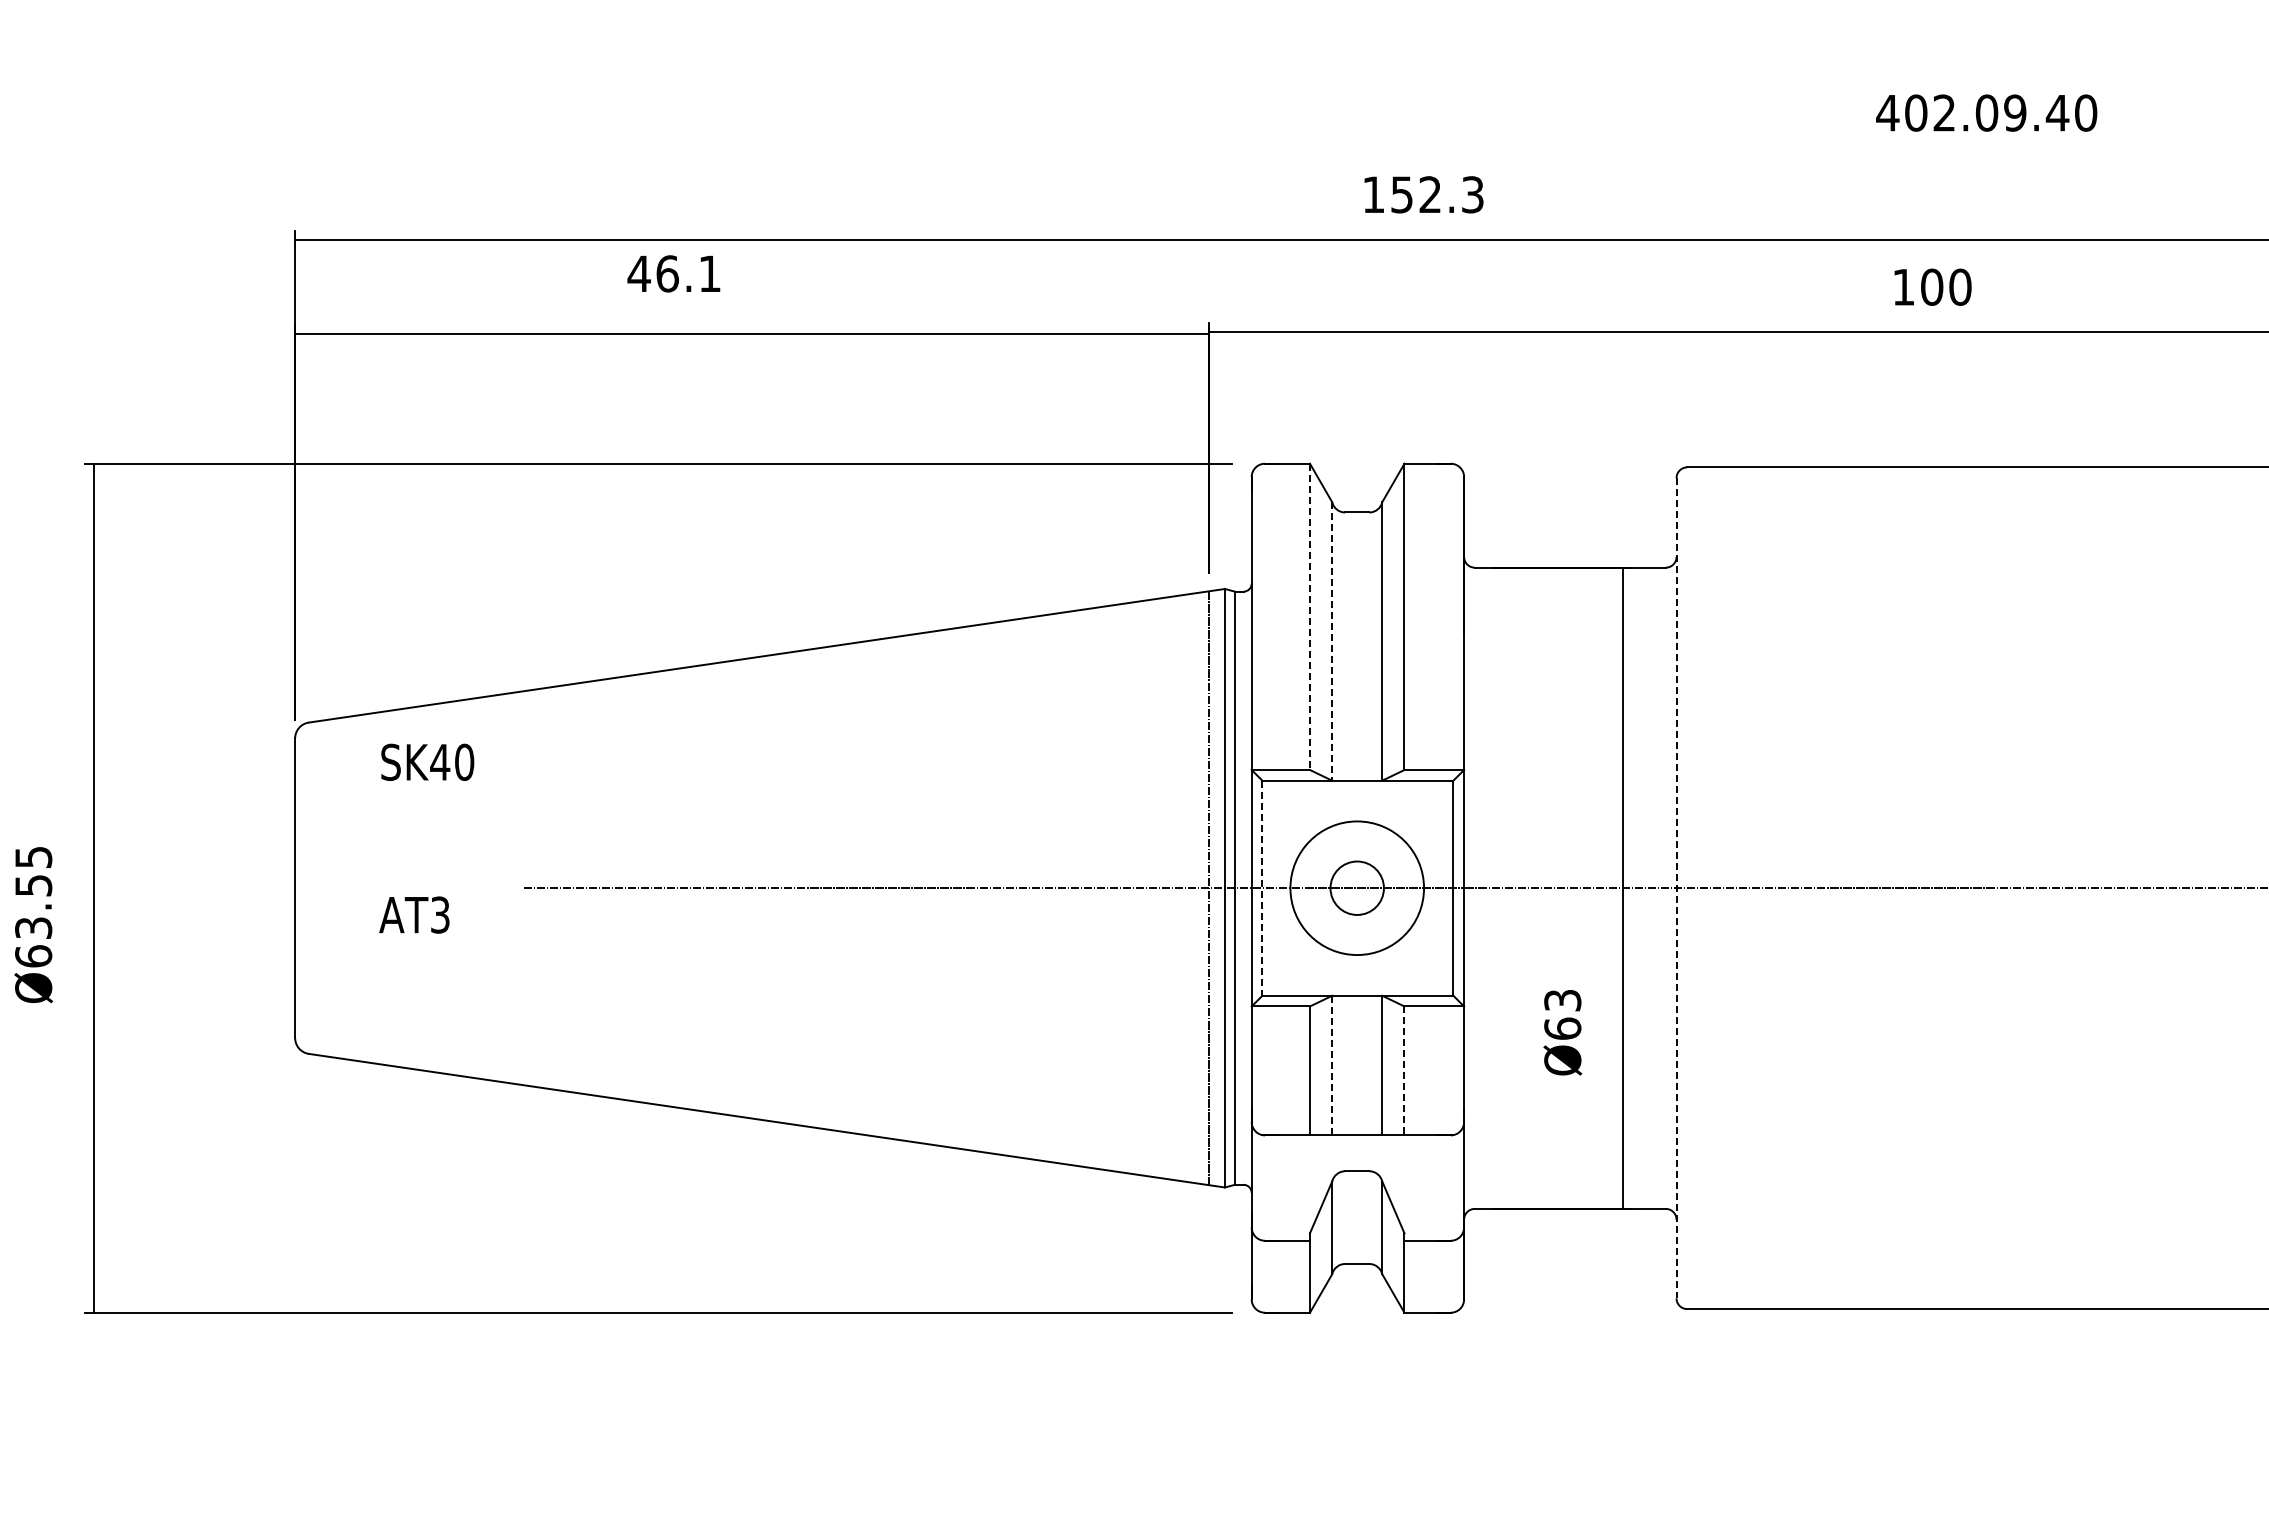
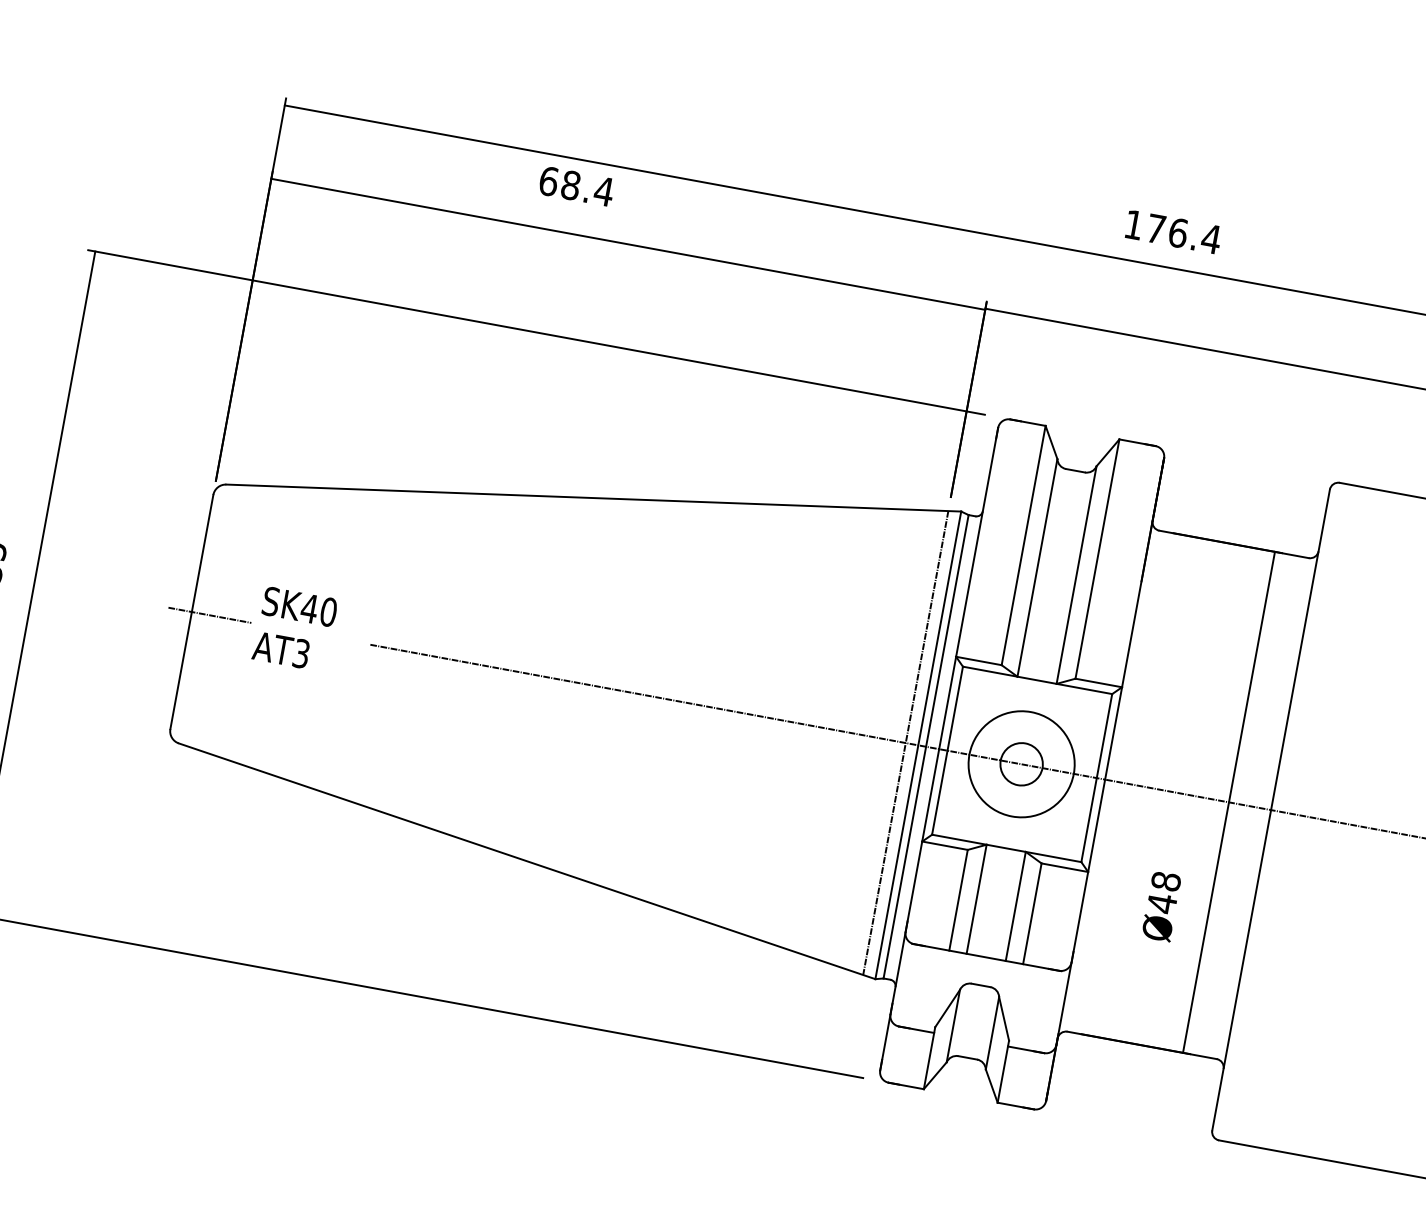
text: (1437, 194) -> (1183, 233), 152.3 -> 176.4
text: (674, 273) -> (576, 186), 46.1 -> 68.4
line: (1309, 617) -> (1023, 545), dashed -> solid
line: (1332, 641) -> (1037, 568), dashed -> solid
text: (427, 761) -> (299, 606), moved
line: (318, 888) -> (210, 615), added
line: (1262, 888) -> (947, 750), dashed -> solid
line: (1676, 888) -> (1271, 810), dashed -> solid
text: (1562, 1014) -> (1163, 892), Ø63 -> Ø48
line: (1332, 1065) -> (976, 899), dashed -> solid
line: (1404, 1071) -> (1032, 914), dashed -> solid

